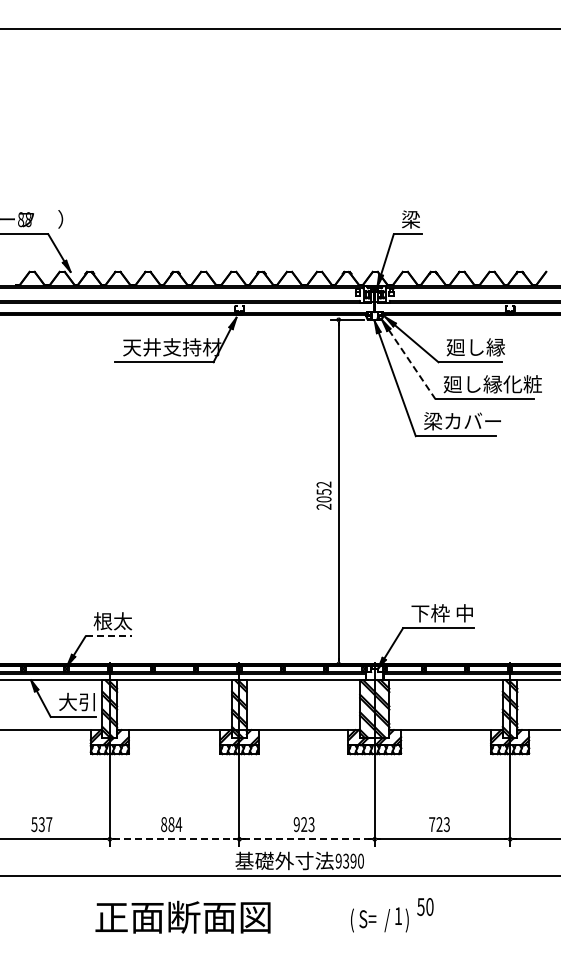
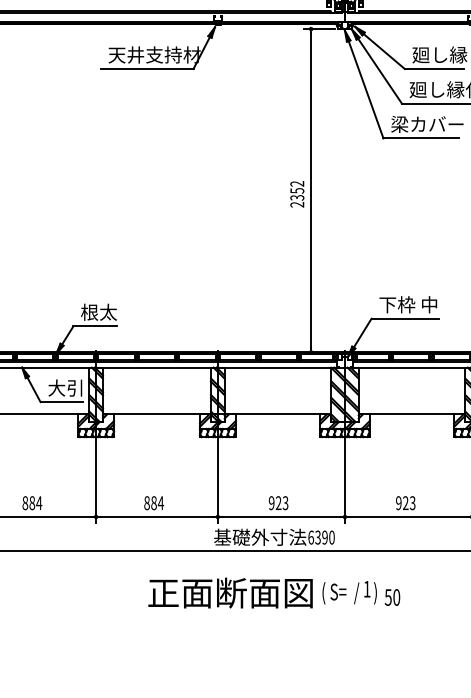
line: (412, 364) -> (380, 71), dashed -> solid
text: (323, 499) -> (296, 197), 2052 -> 2352
line: (108, 636) -> (94, 326), dashed -> solid
text: (41, 824) -> (31, 503), 537 -> 884
text: (432, 824) -> (399, 503), 723 -> 923
line: (175, 839) -> (157, 517), dashed -> solid
line: (307, 839) -> (281, 517), dashed -> solid
text: (338, 860) -> (310, 536), 9390 -> 6390
text: (425, 906) -> (392, 597), moved
text: (182, 916) -> (230, 592), moved

